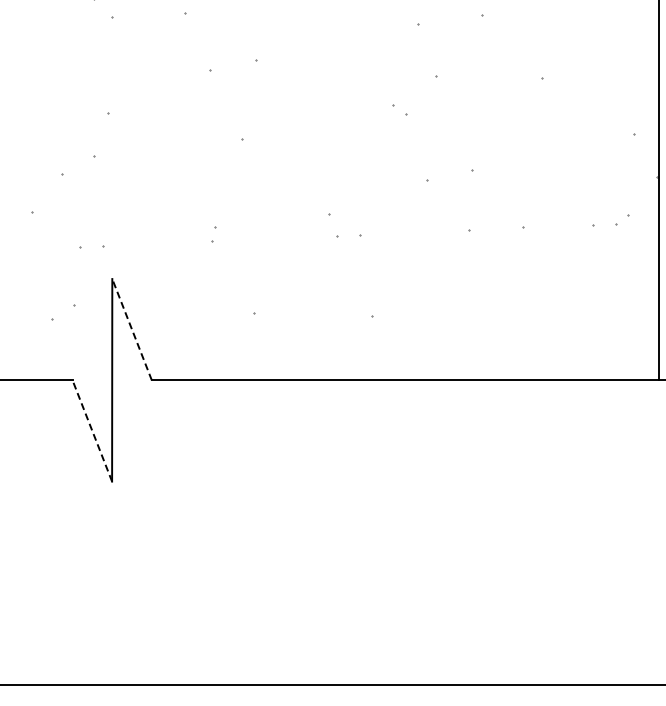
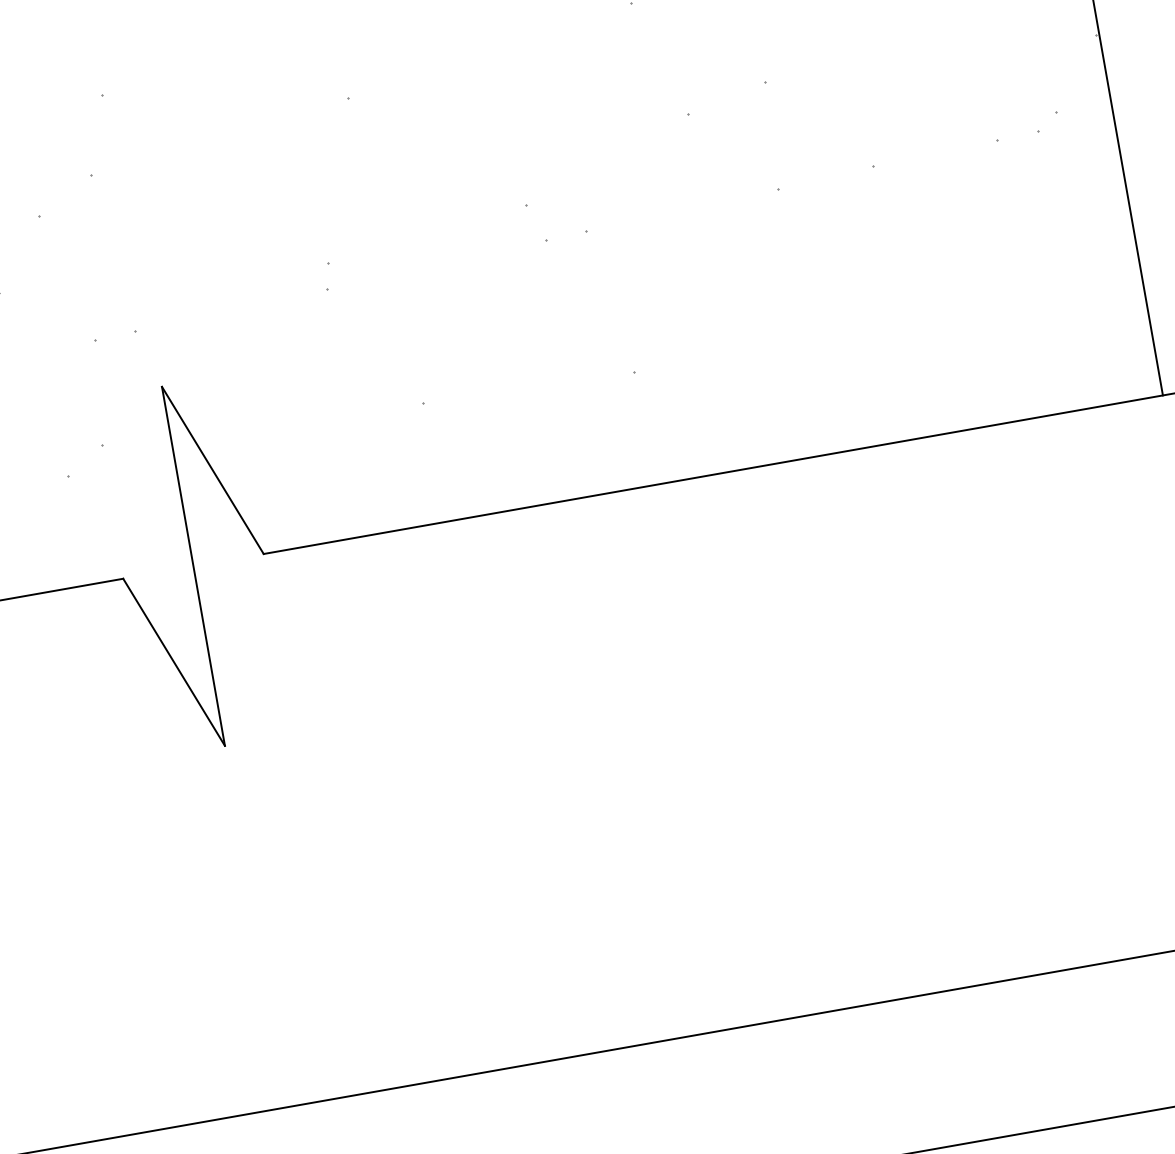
line: (131, 329) -> (211, 470), dashed -> solid
line: (92, 430) -> (174, 661), dashed -> solid

